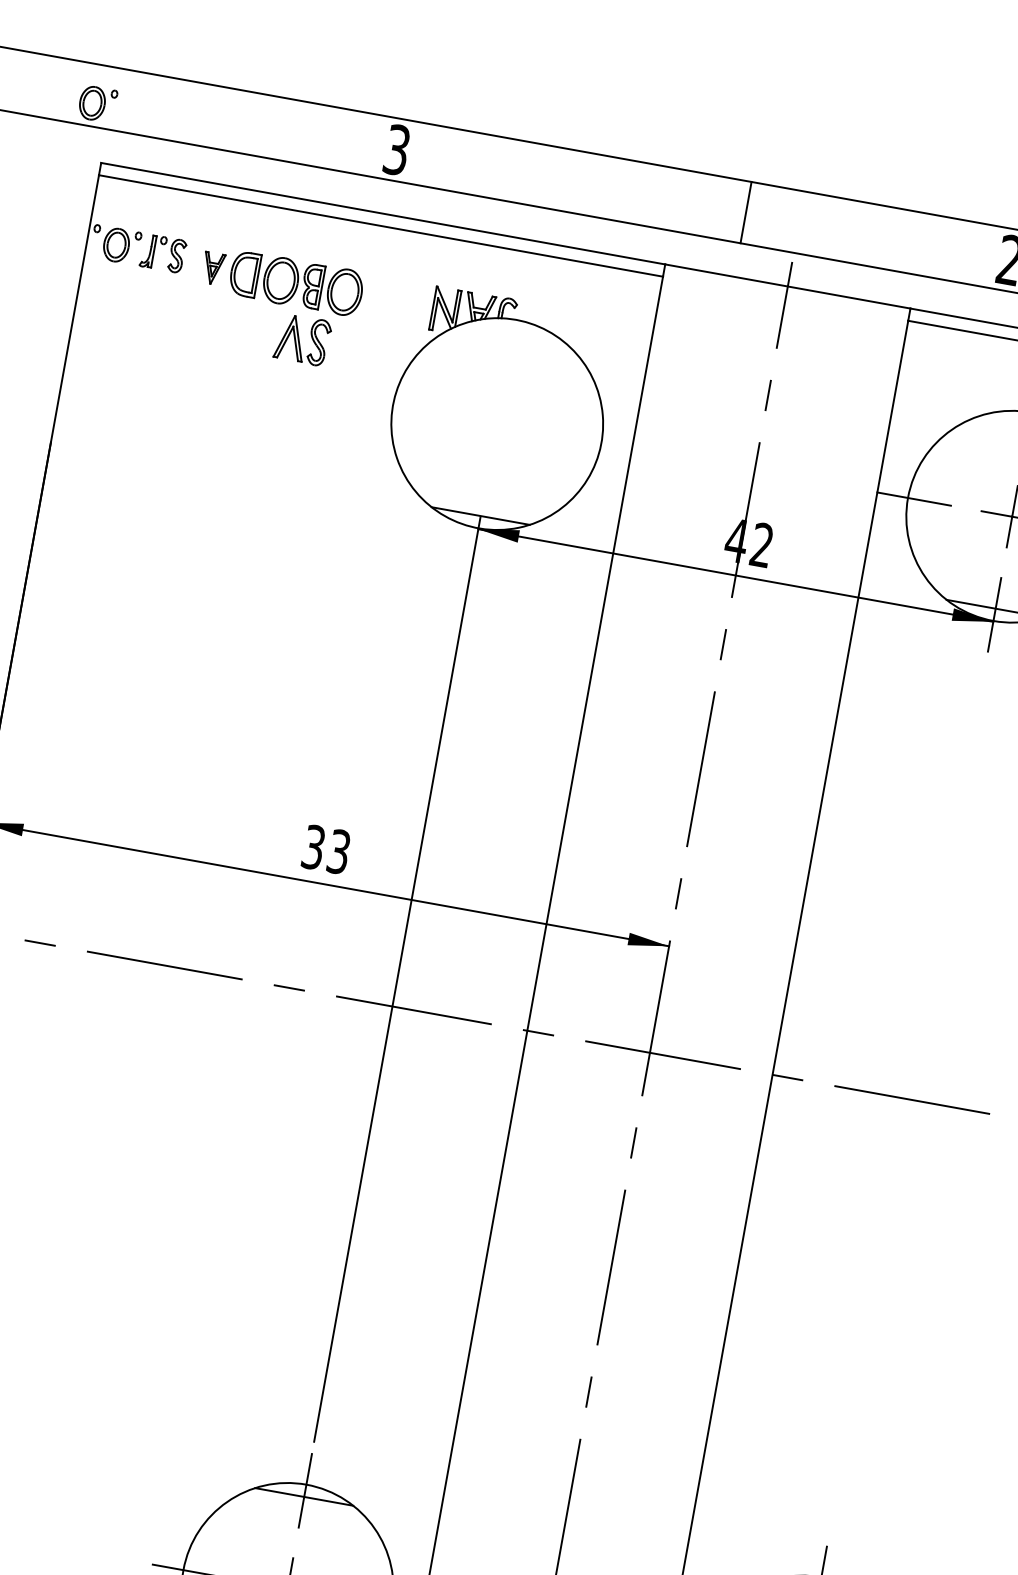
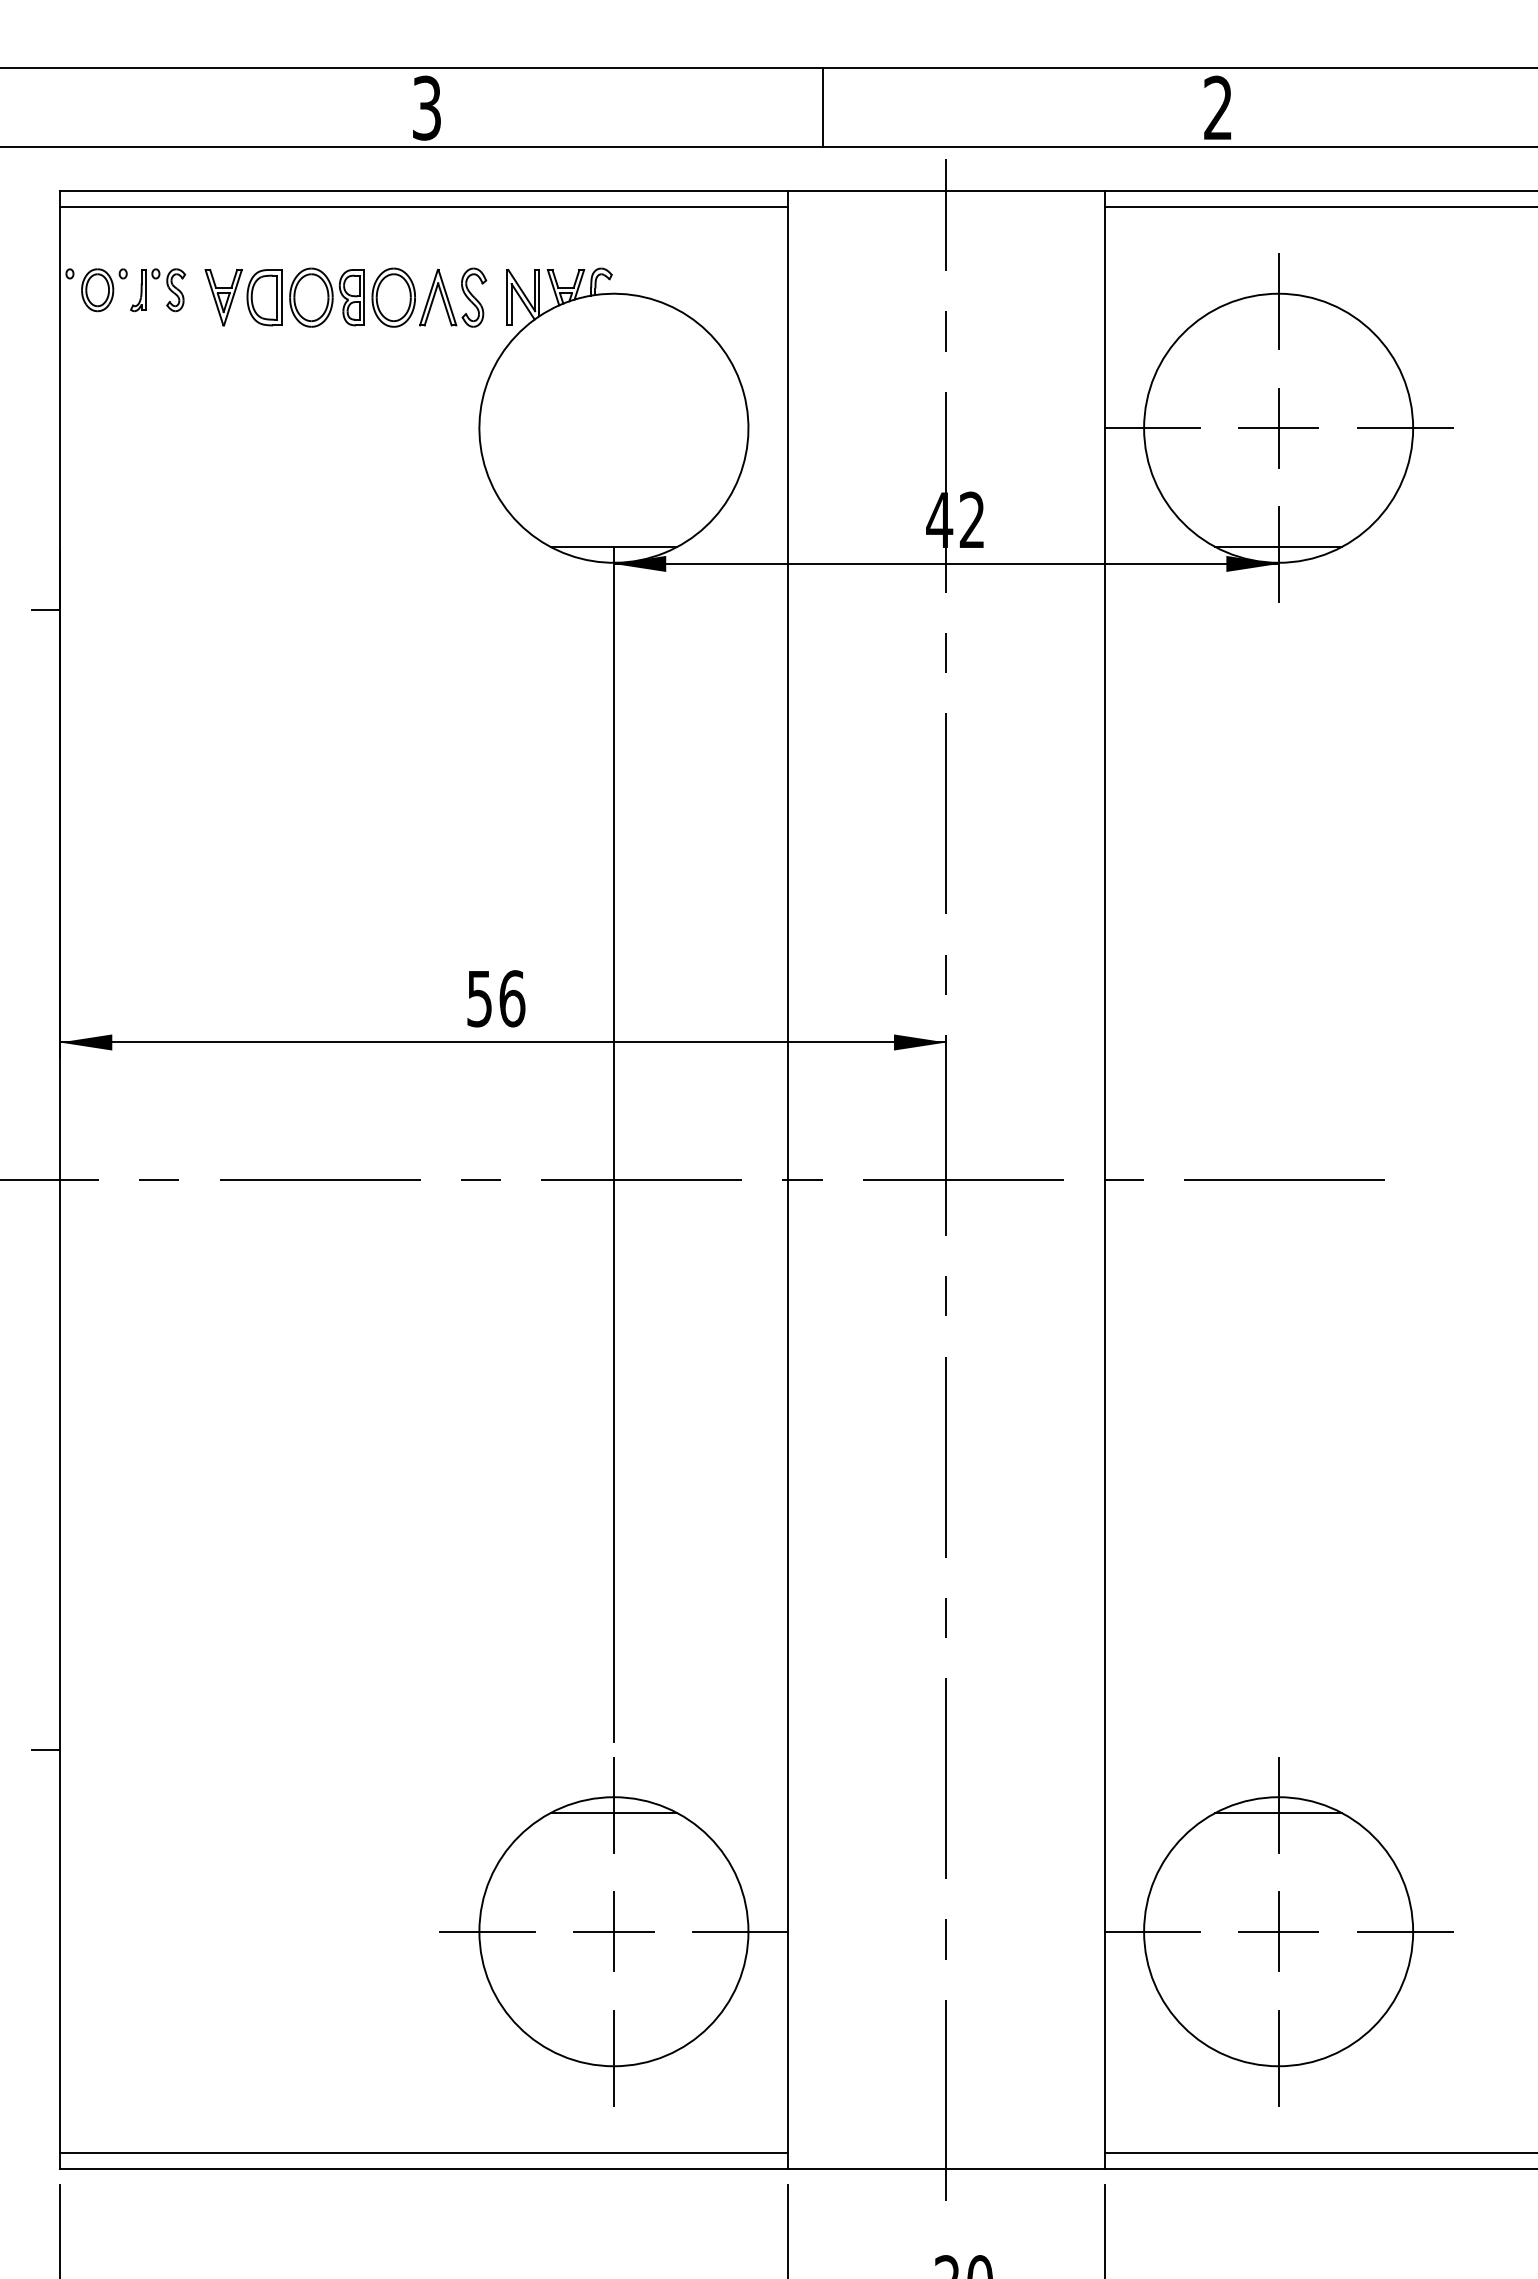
part: (97, 104) -> (42, 118), removed
line: (746, 212) -> (823, 107), moved
part: (213, 268) -> (223, 297), size x1.43
part: (303, 339) -> (453, 297), moved
line: (31, 486) -> (45, 610), added
text: (326, 849) -> (496, 998), 33 -> 56

